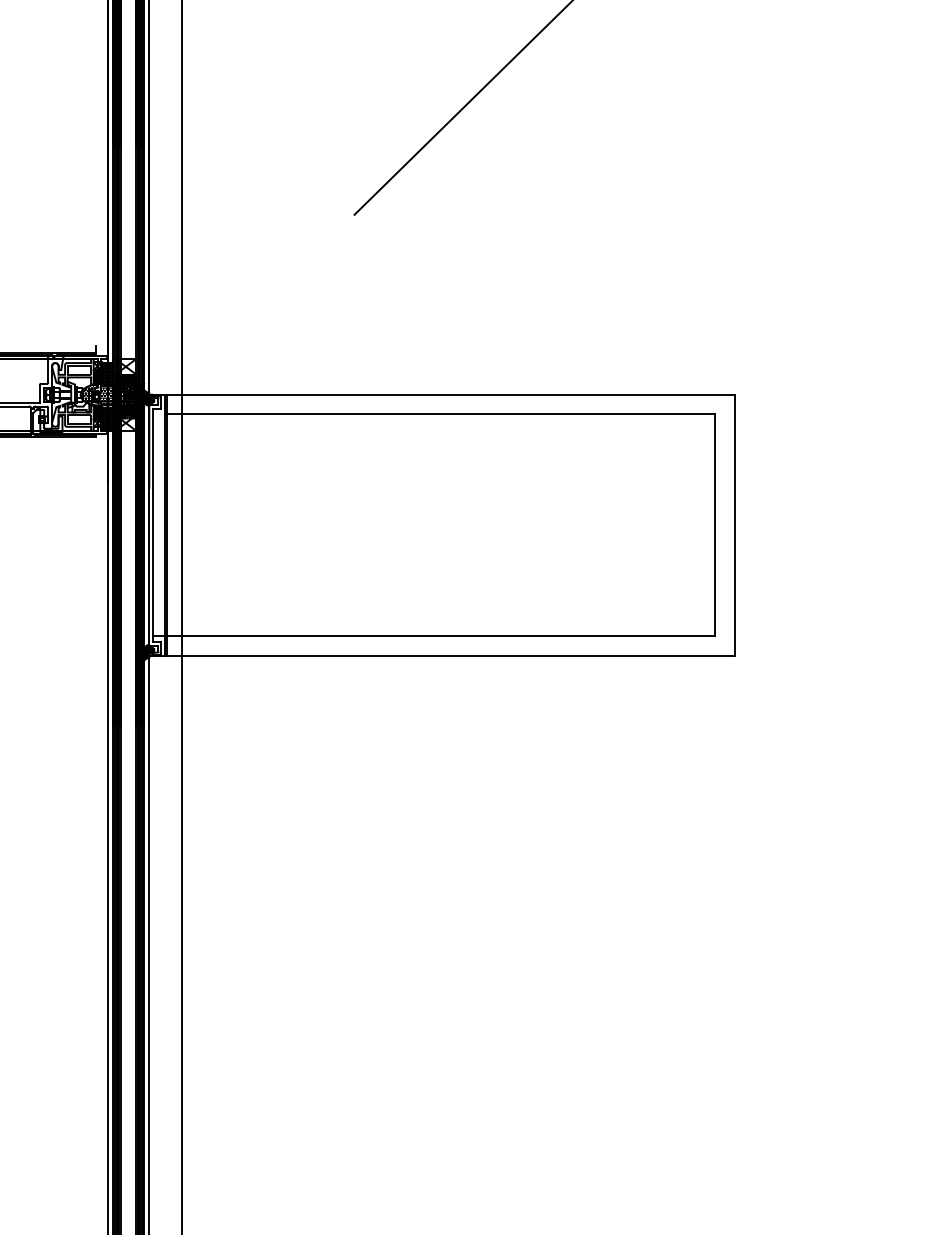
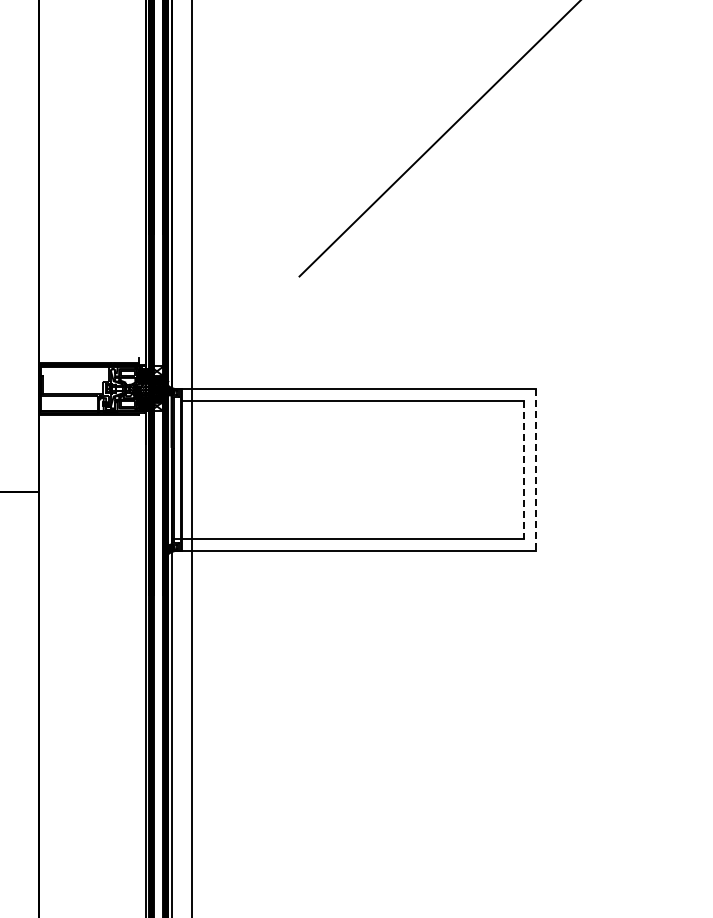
line: (714, 526) -> (523, 470), solid -> dashed
line: (734, 526) -> (535, 470), solid -> dashed

